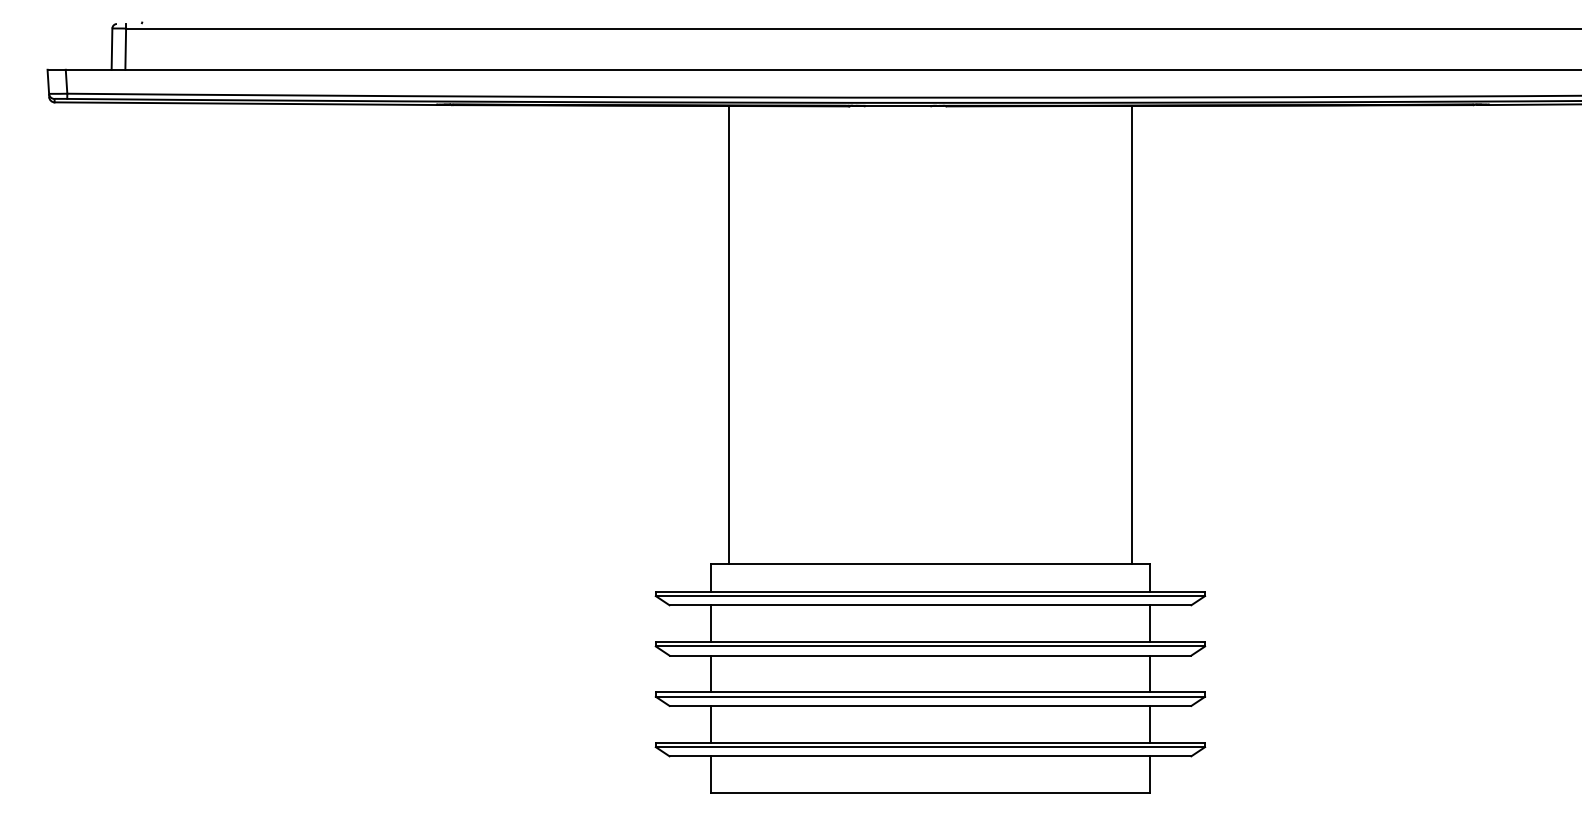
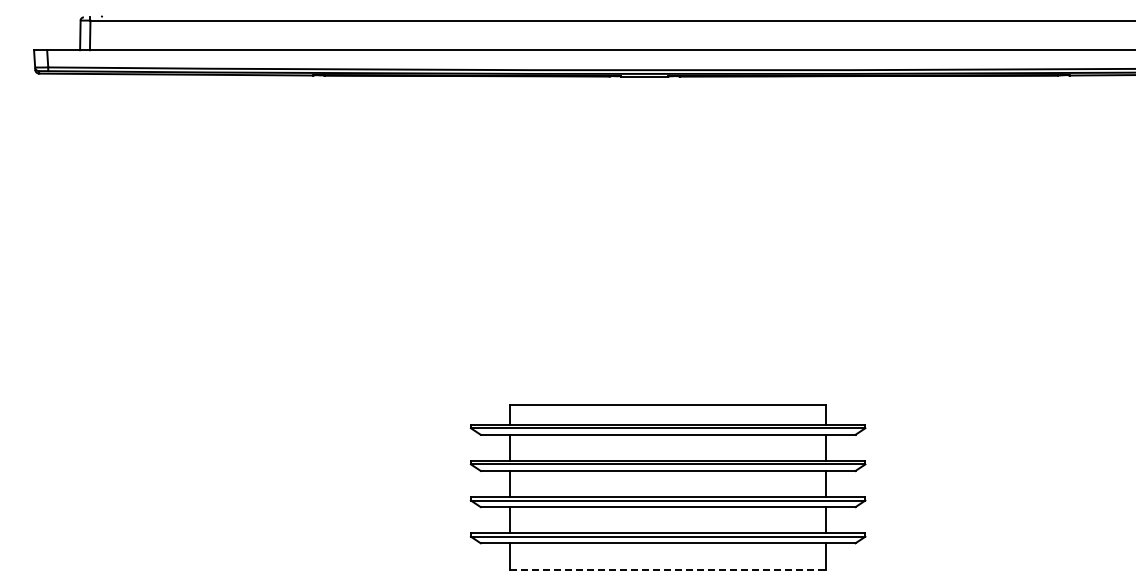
line: (729, 334) -> (523, 240), removed
line: (1131, 334) -> (812, 240), removed
line: (930, 792) -> (668, 569), solid -> dashed

